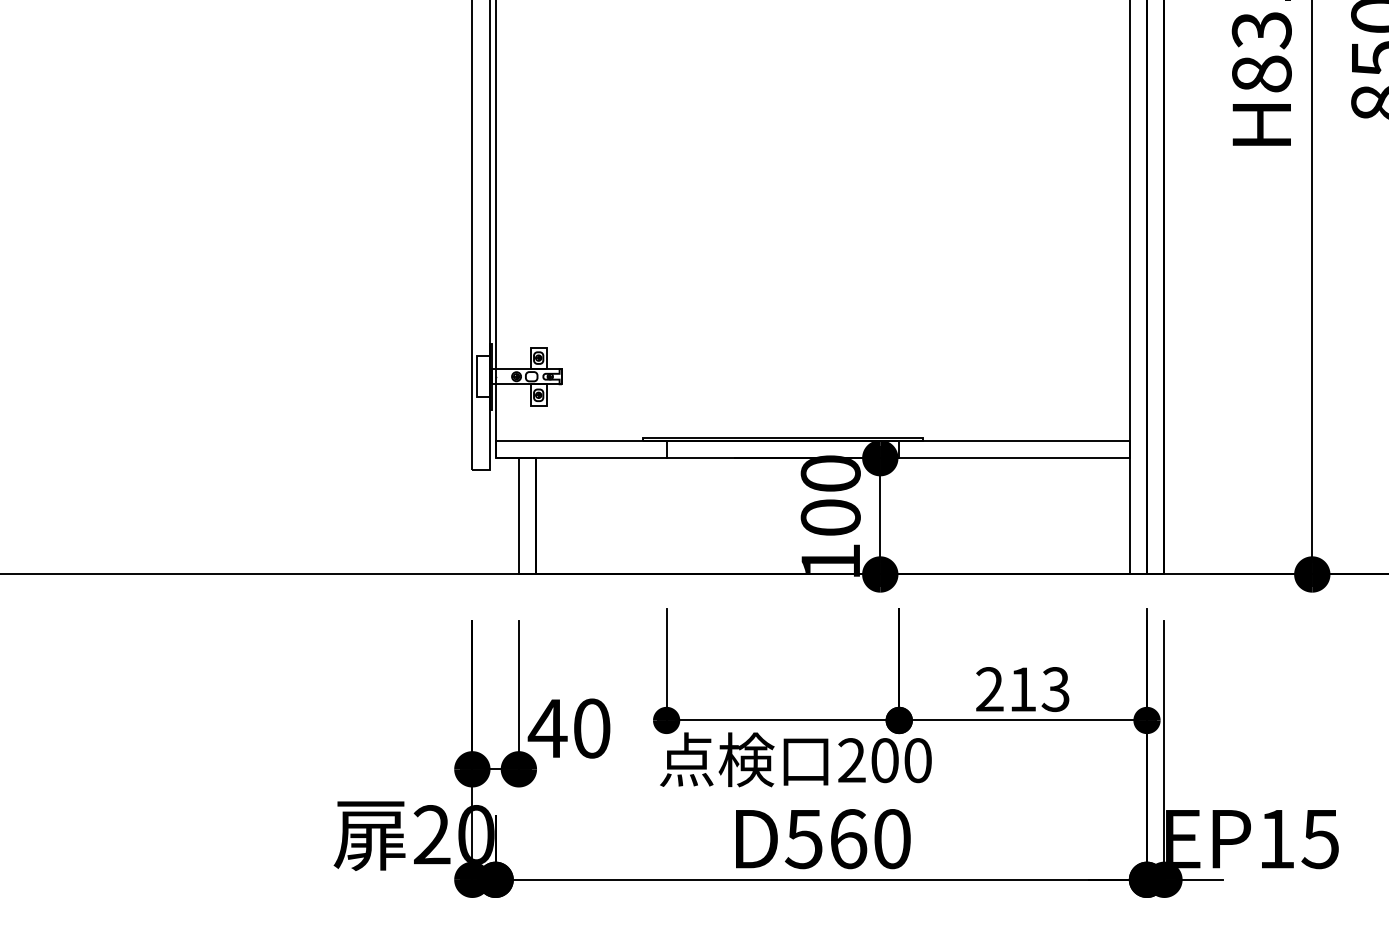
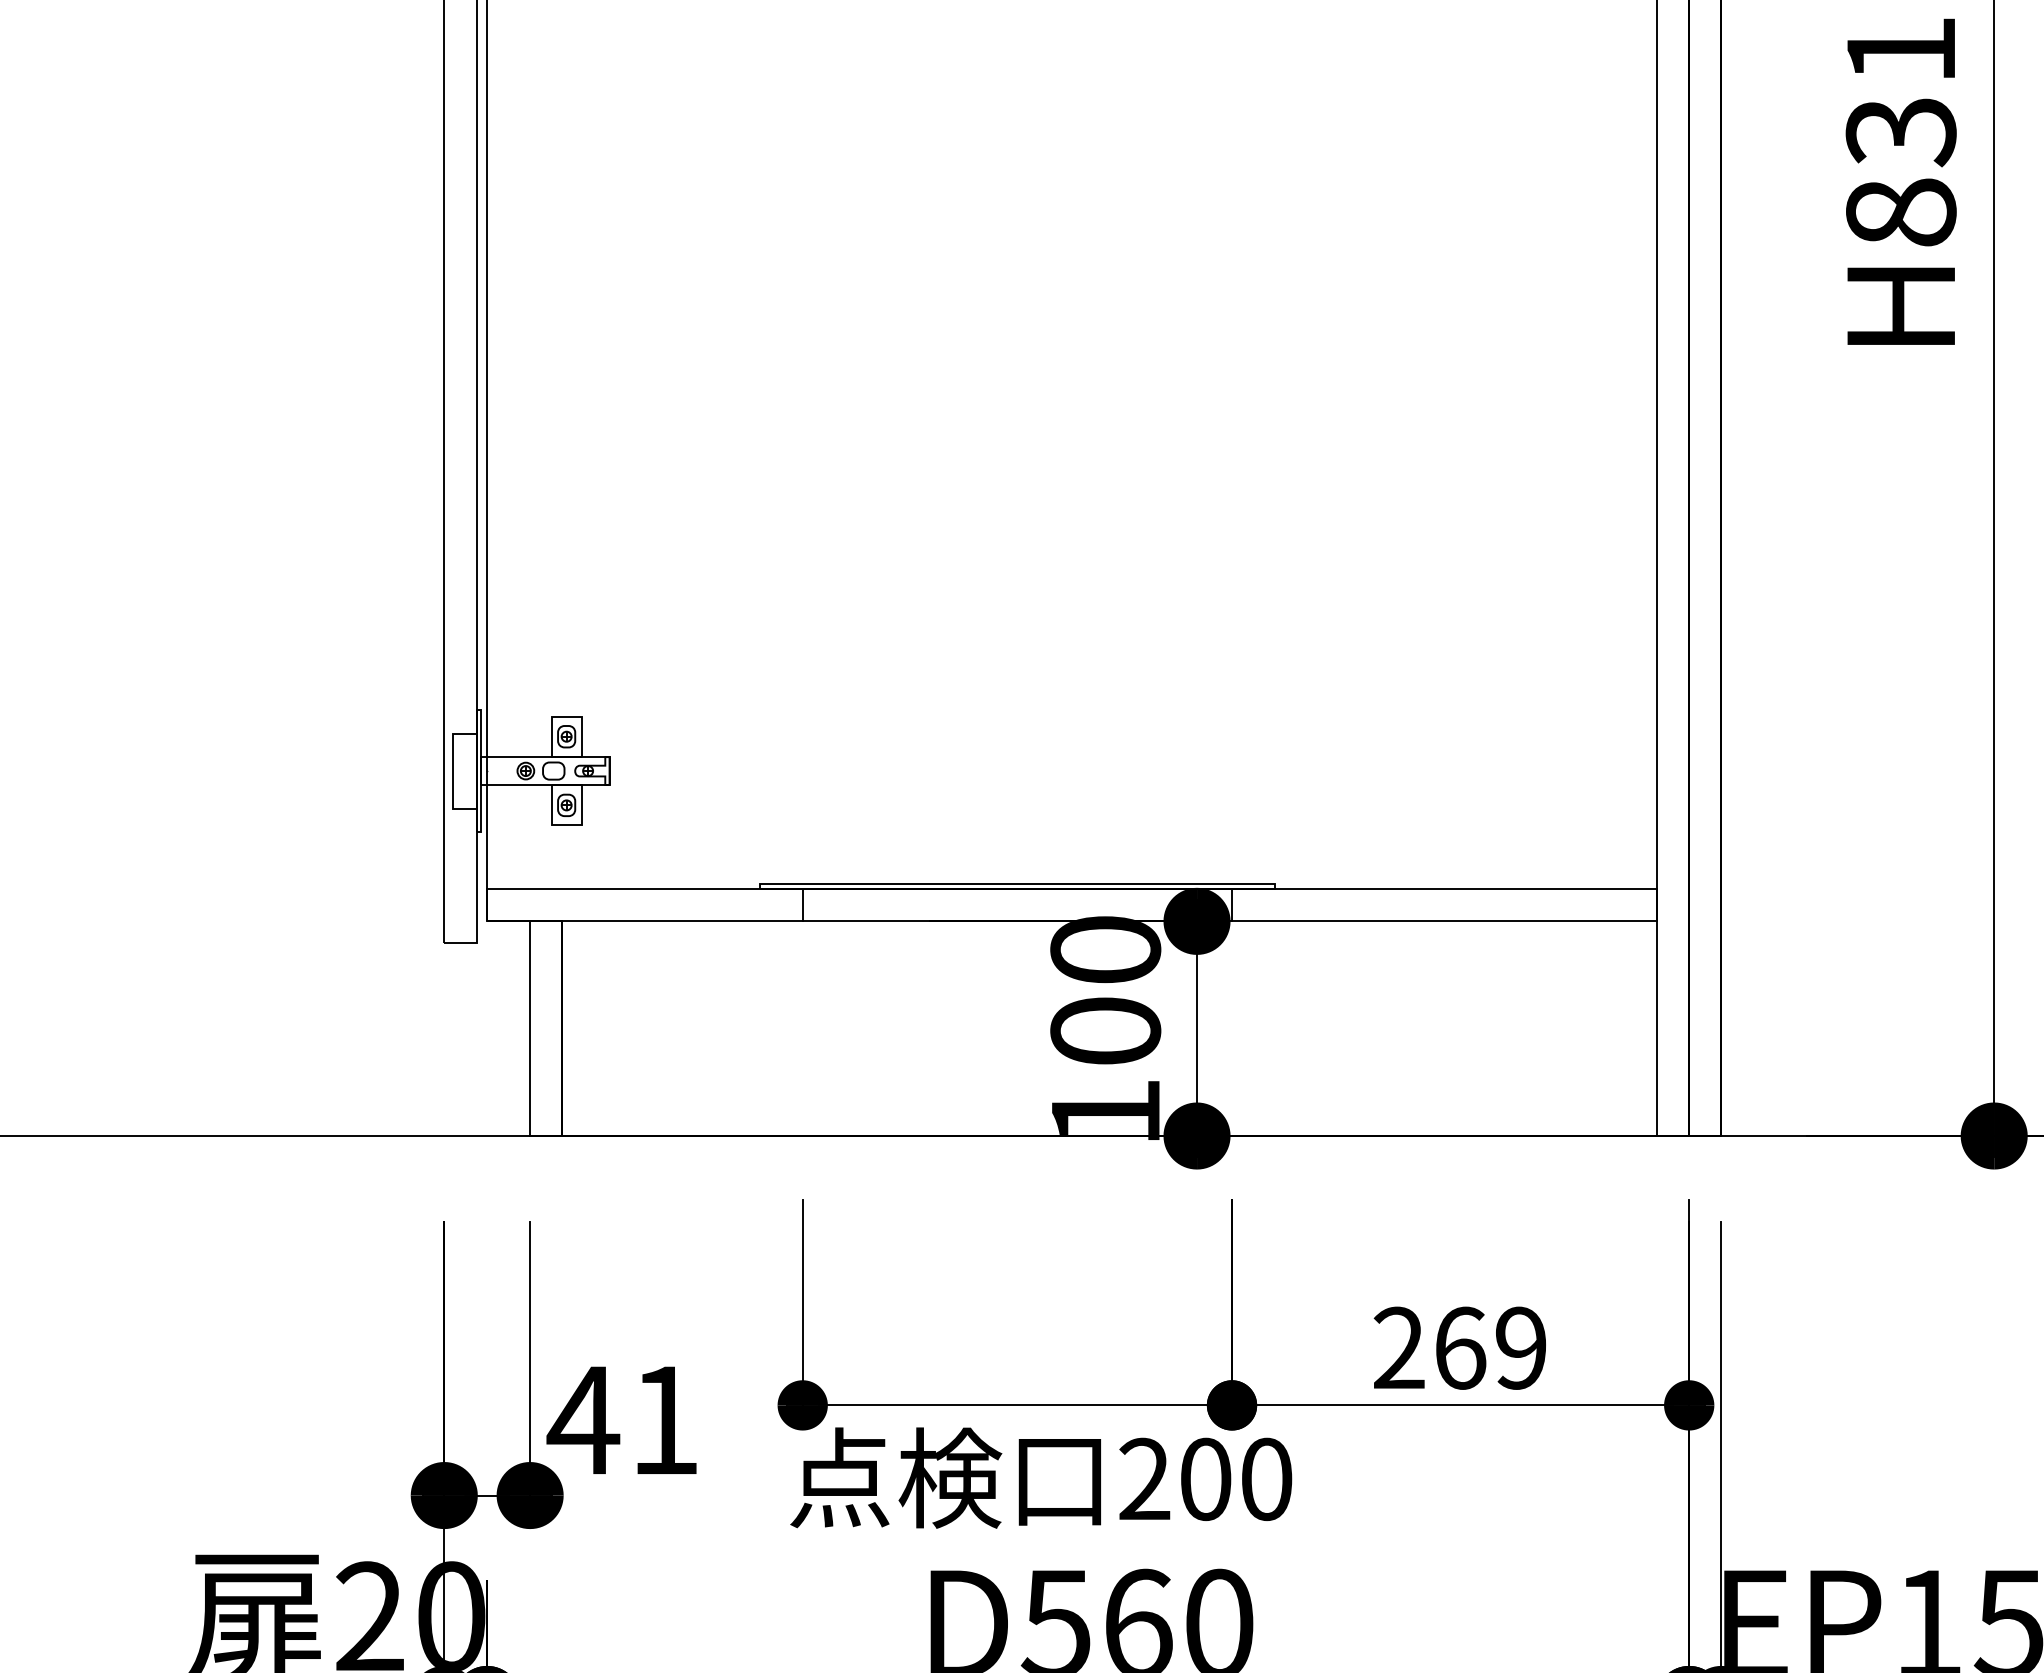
text: (1039, 689) -> (1490, 1348), 213 -> 269
text: (592, 728) -> (665, 1420), 40 -> 41

